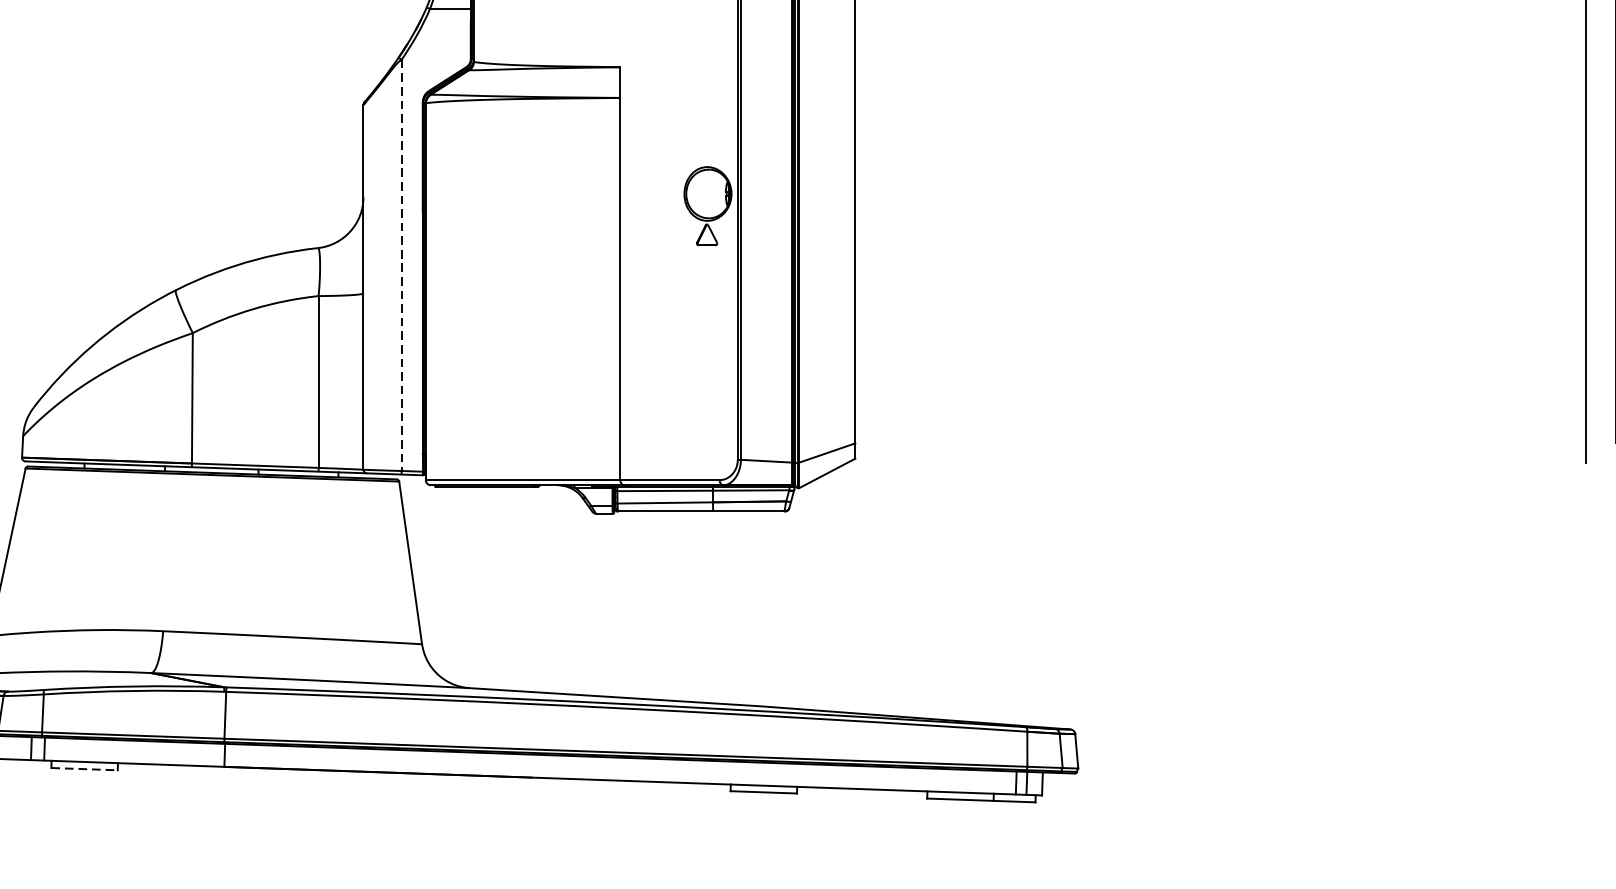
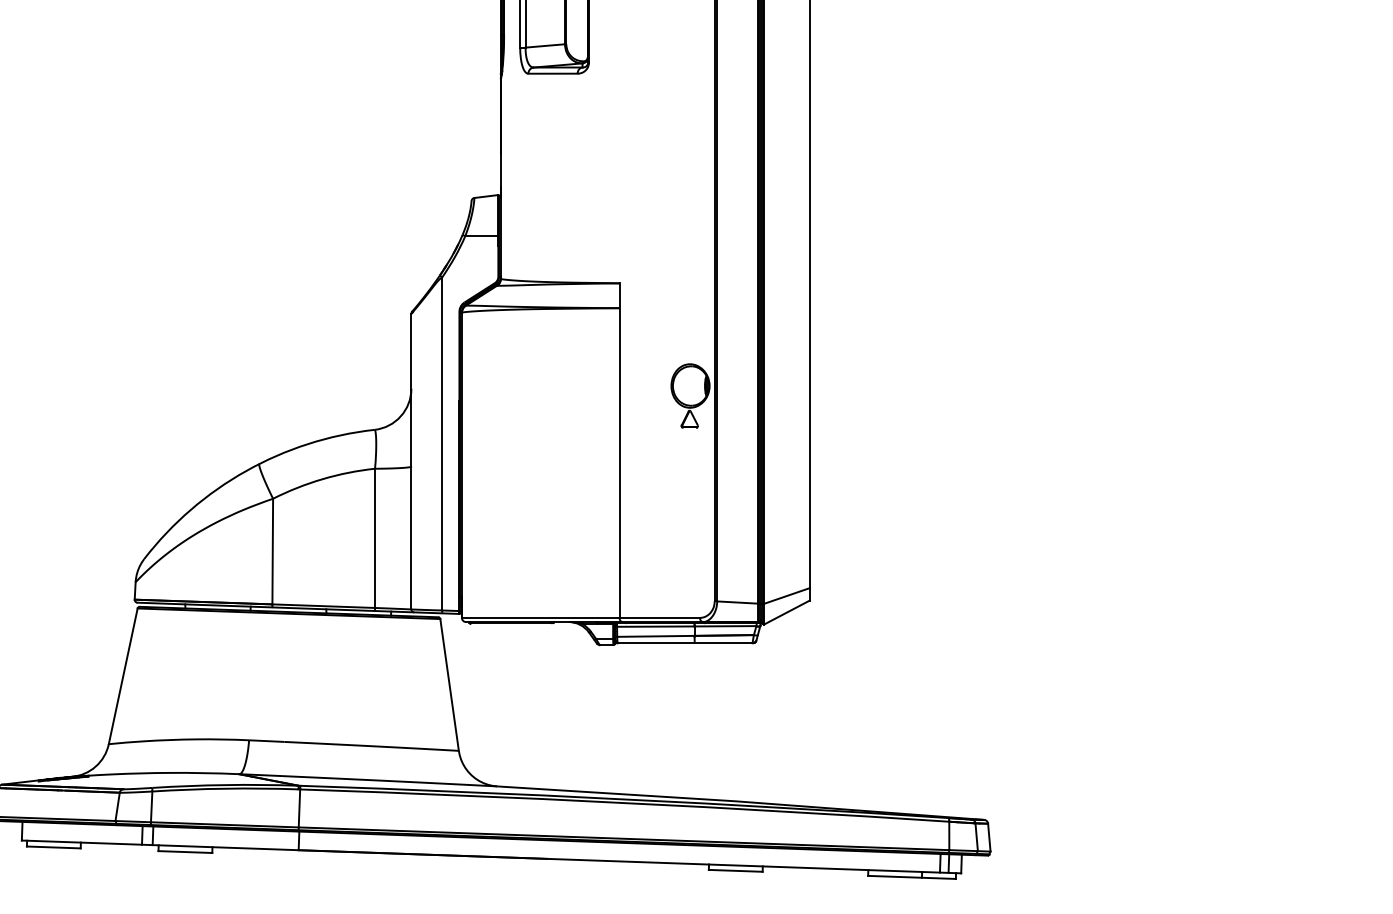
line: (401, 264) -> (442, 443), dashed -> solid
line: (84, 769) -> (185, 852), dashed -> solid

